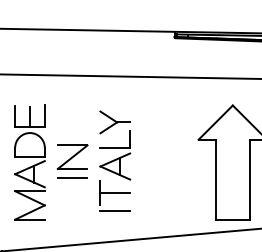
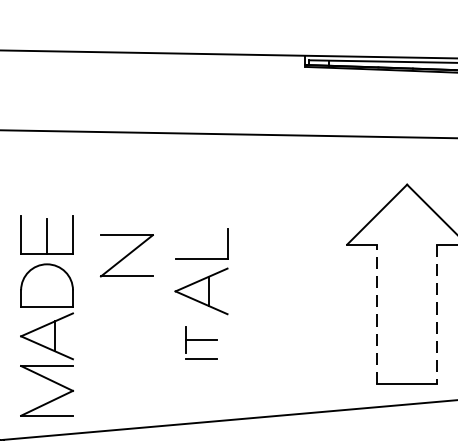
part: (114, 122) -> (200, 214), removed
part: (72, 156) -> (126, 254), moved
part: (29, 162) -> (46, 315), moved
line: (72, 177) -> (126, 310), removed
line: (215, 179) -> (376, 314), solid -> dashed
line: (249, 179) -> (436, 314), solid -> dashed
part: (114, 195) -> (200, 342), size x0.6

